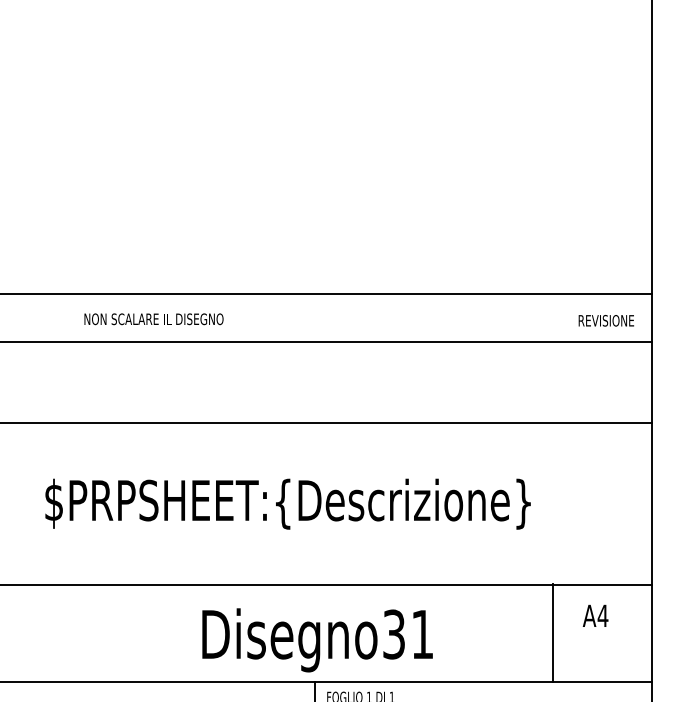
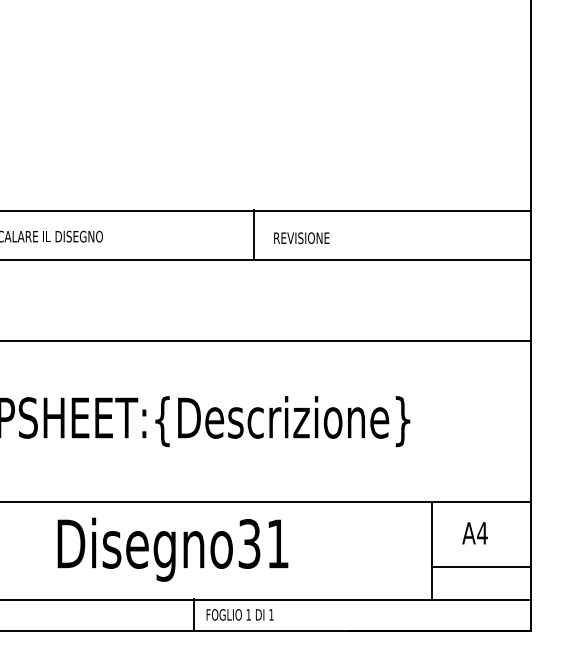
line: (374, 316) -> (253, 233), added
text: (605, 320) -> (300, 237), moved
text: (317, 640) -> (172, 549), moved
line: (601, 649) -> (480, 566), added

